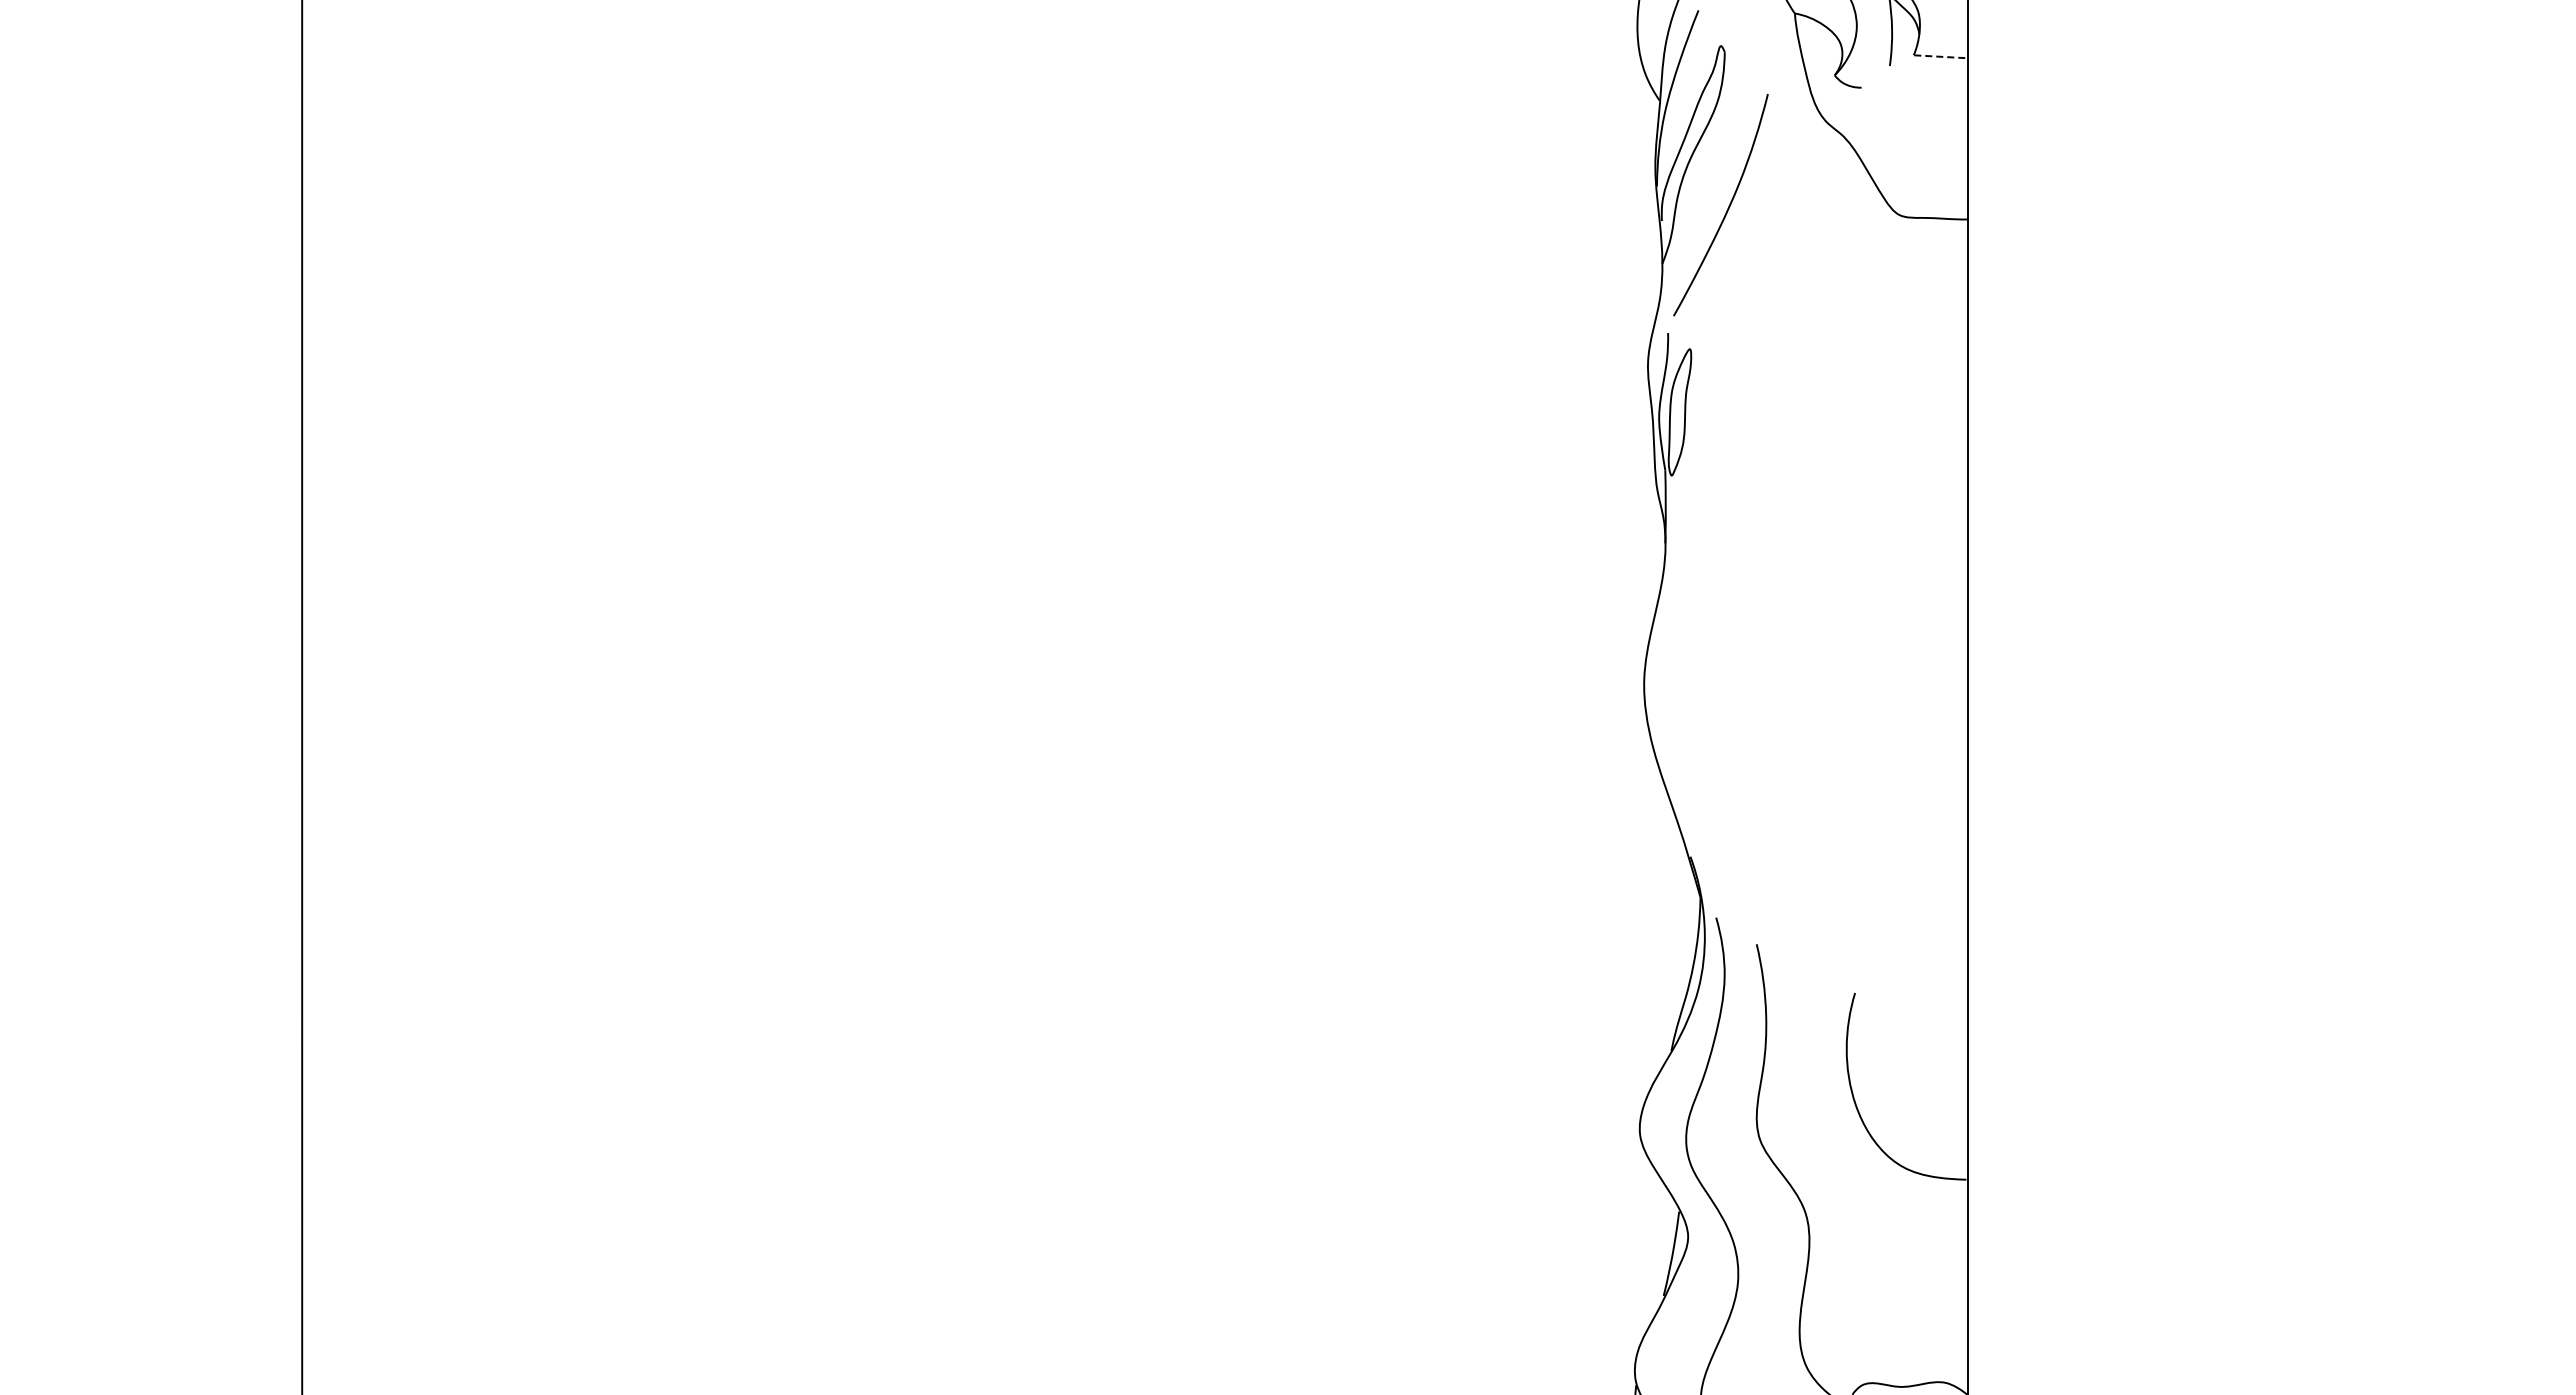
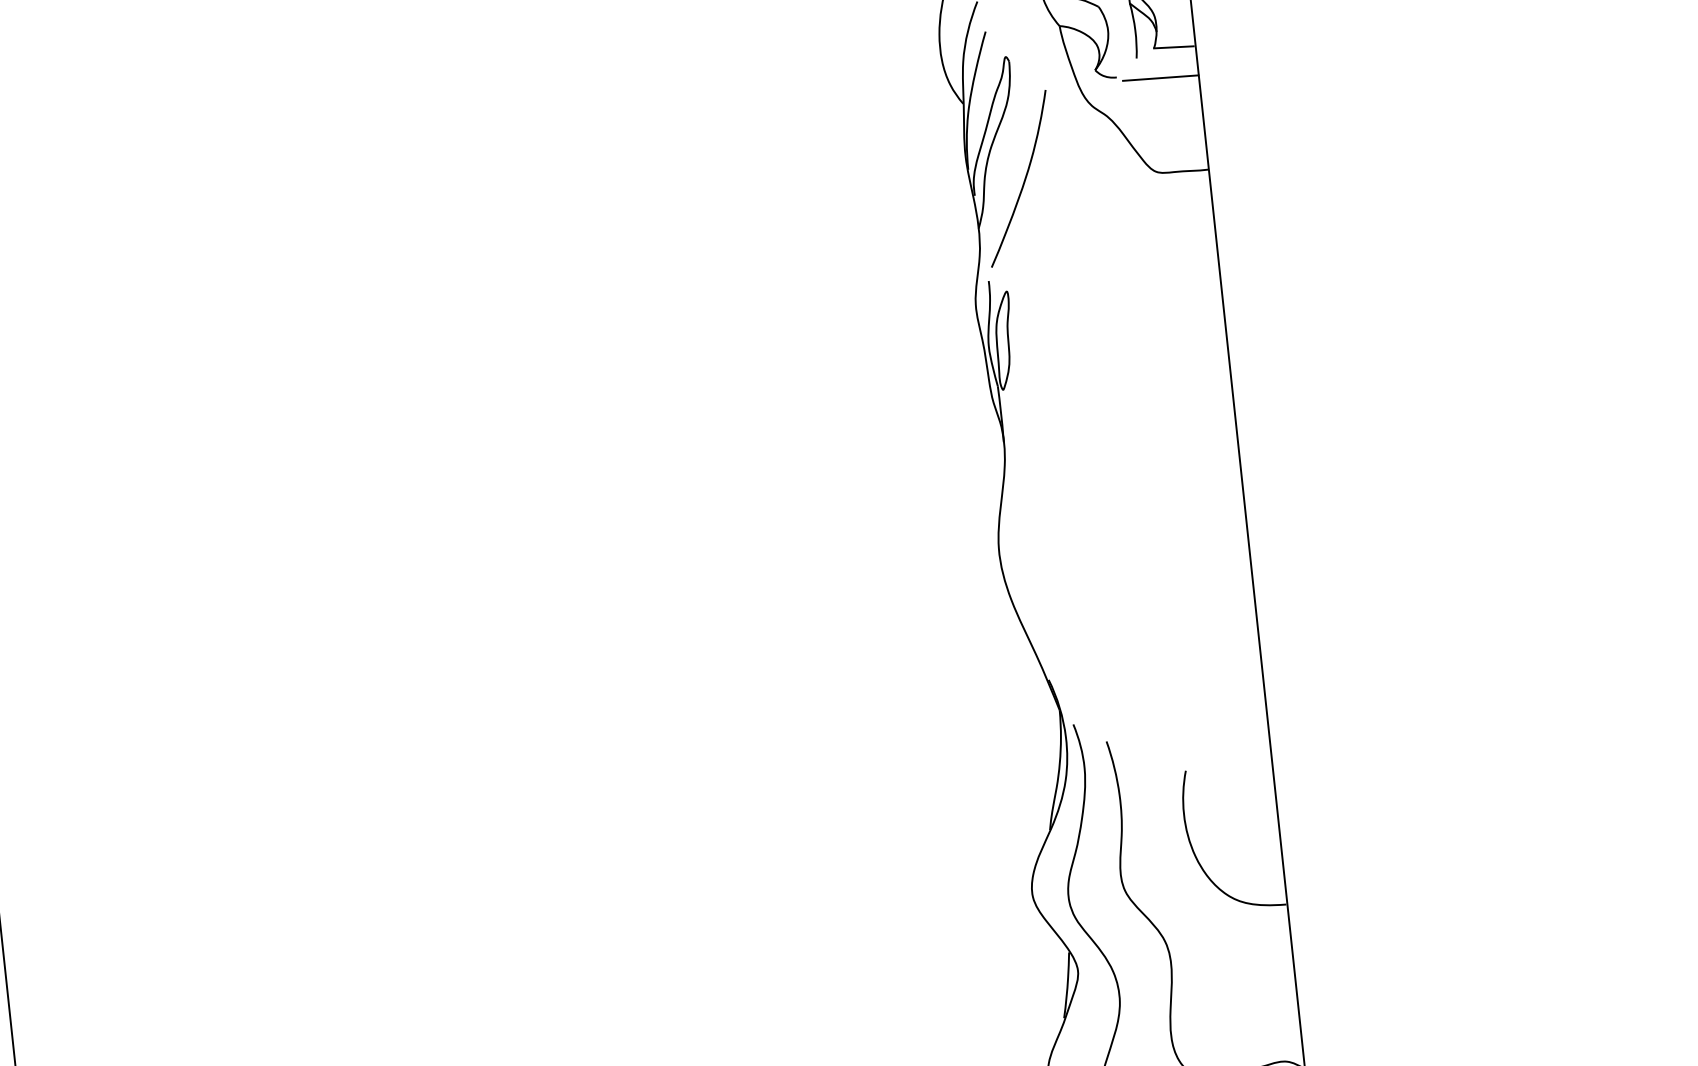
line: (1939, 56) -> (1173, 47), dashed -> solid
line: (1918, 94) -> (1160, 77), added

